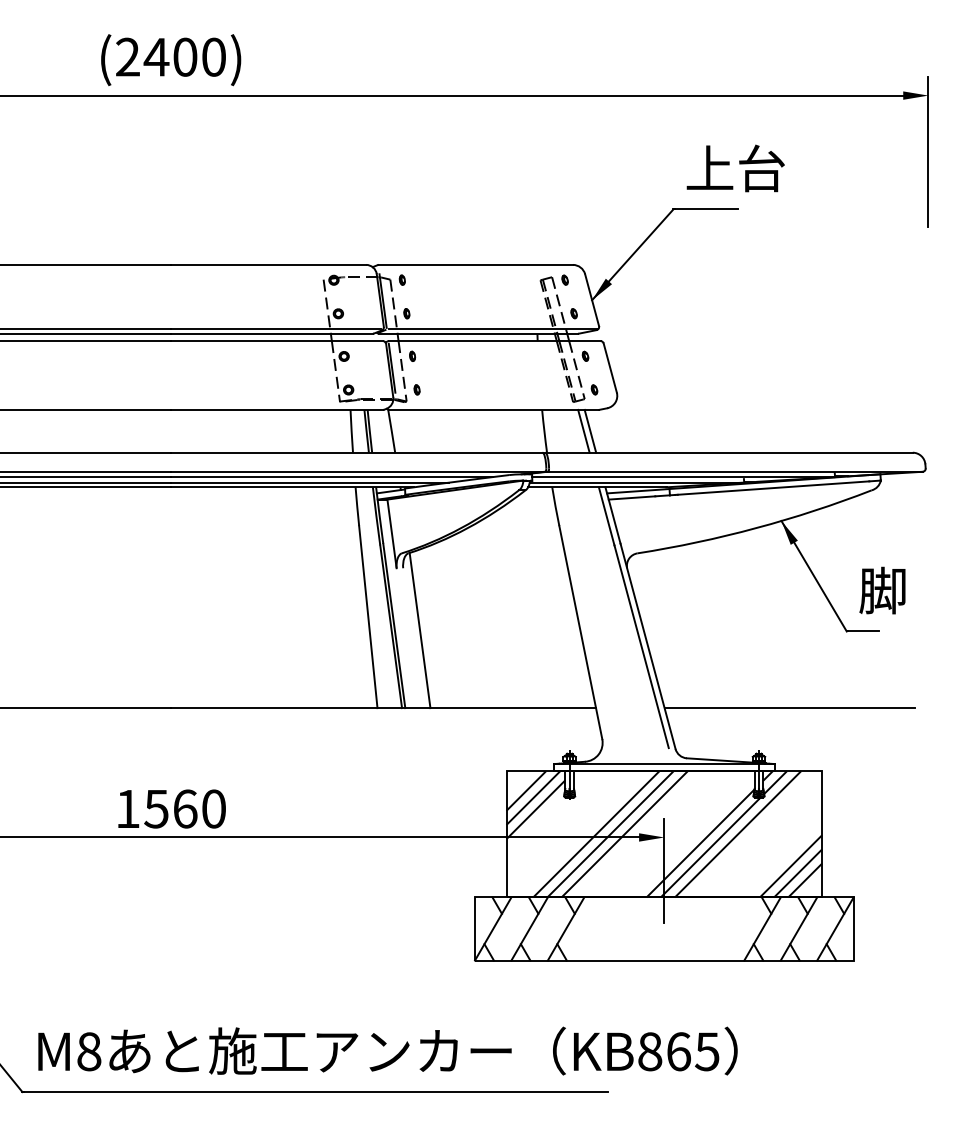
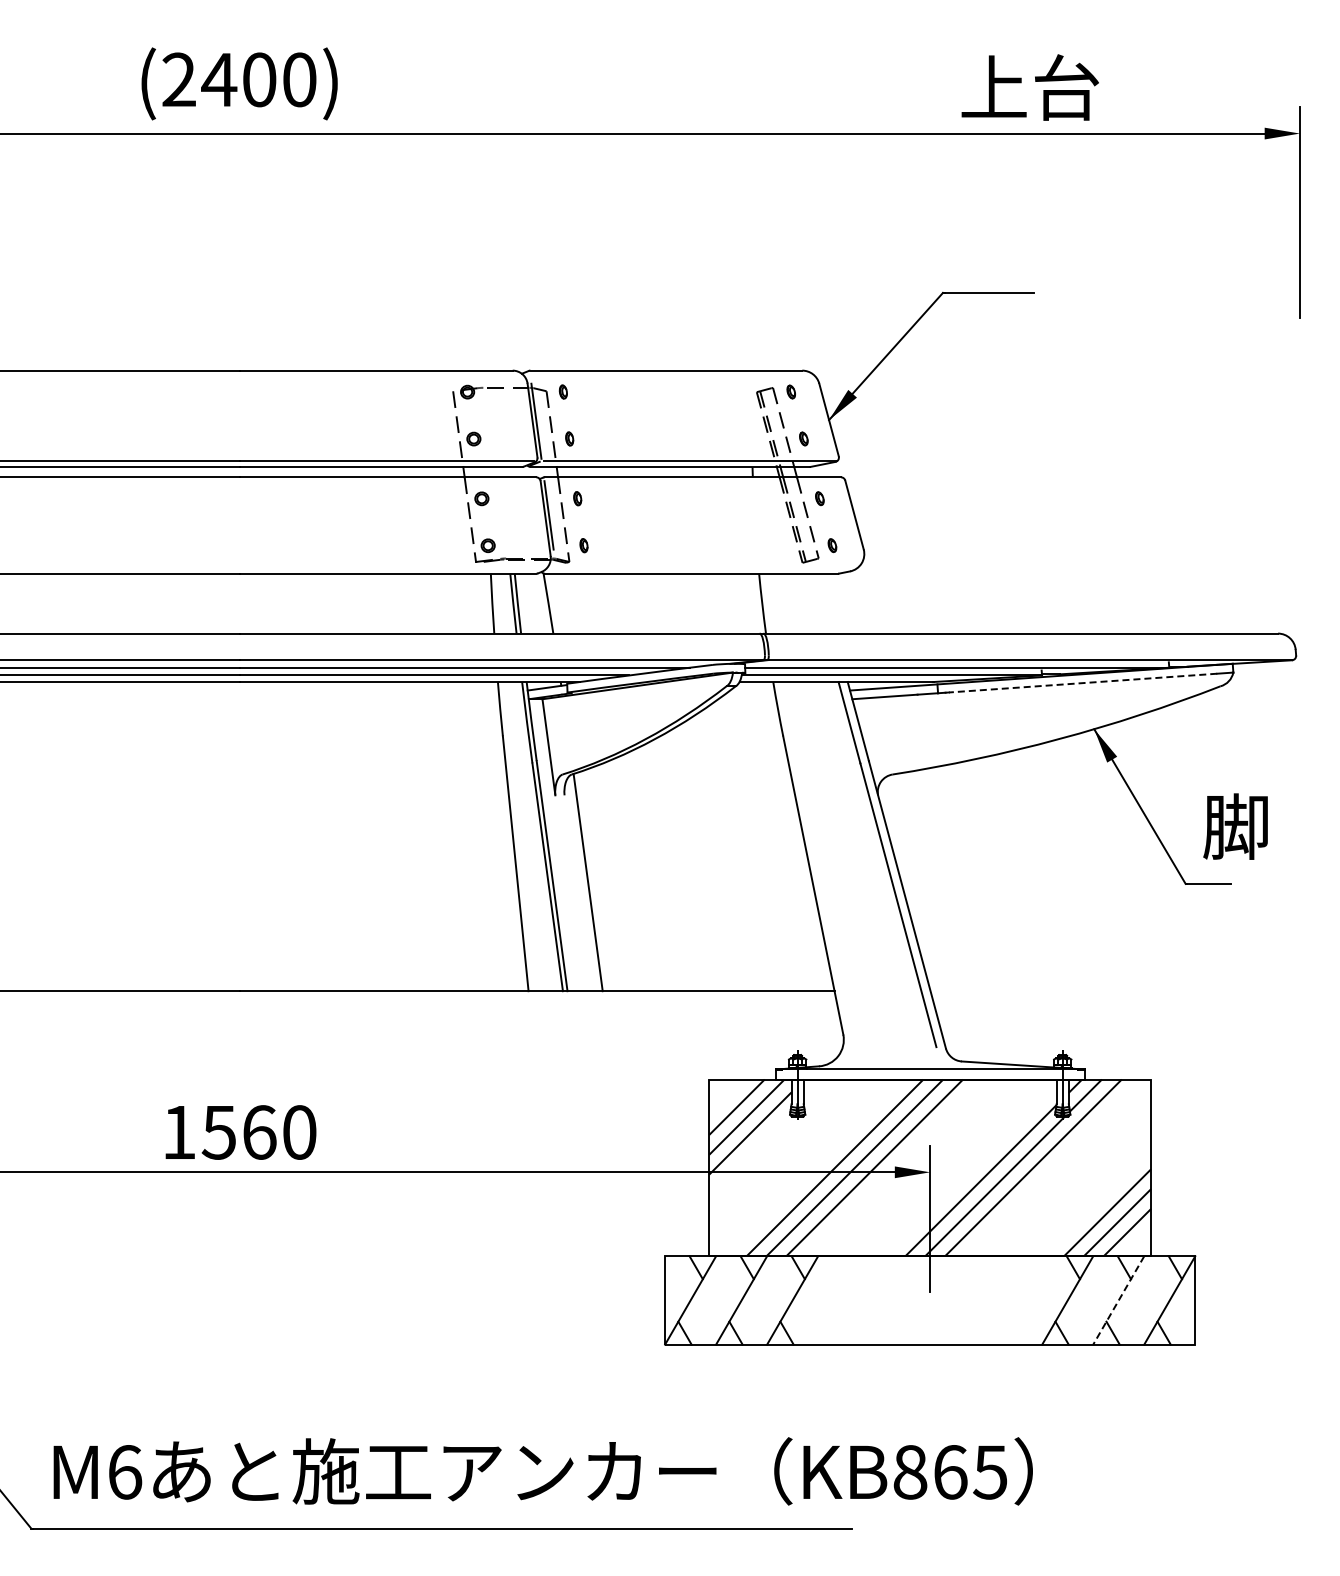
text: (735, 168) -> (1029, 87), moved
line: (583, 431) -> (817, 603), removed
line: (590, 431) -> (826, 603), removed
line: (773, 488) -> (1082, 683), solid -> dashed
line: (789, 708) -> (1105, 991), removed
line: (798, 929) -> (1118, 1300), solid -> dashed
text: (89, 1051) -> (125, 1472), M8 -> M6

